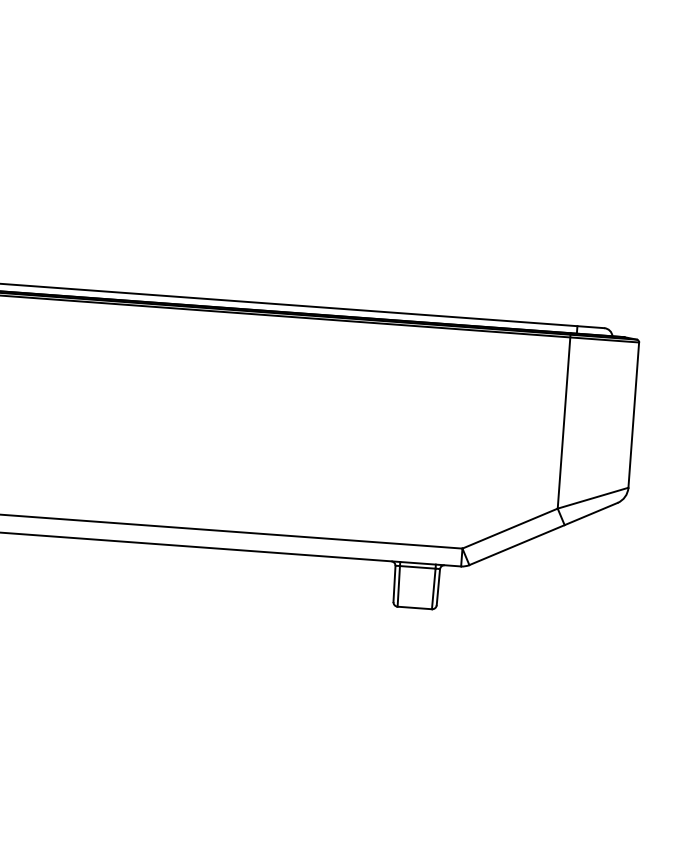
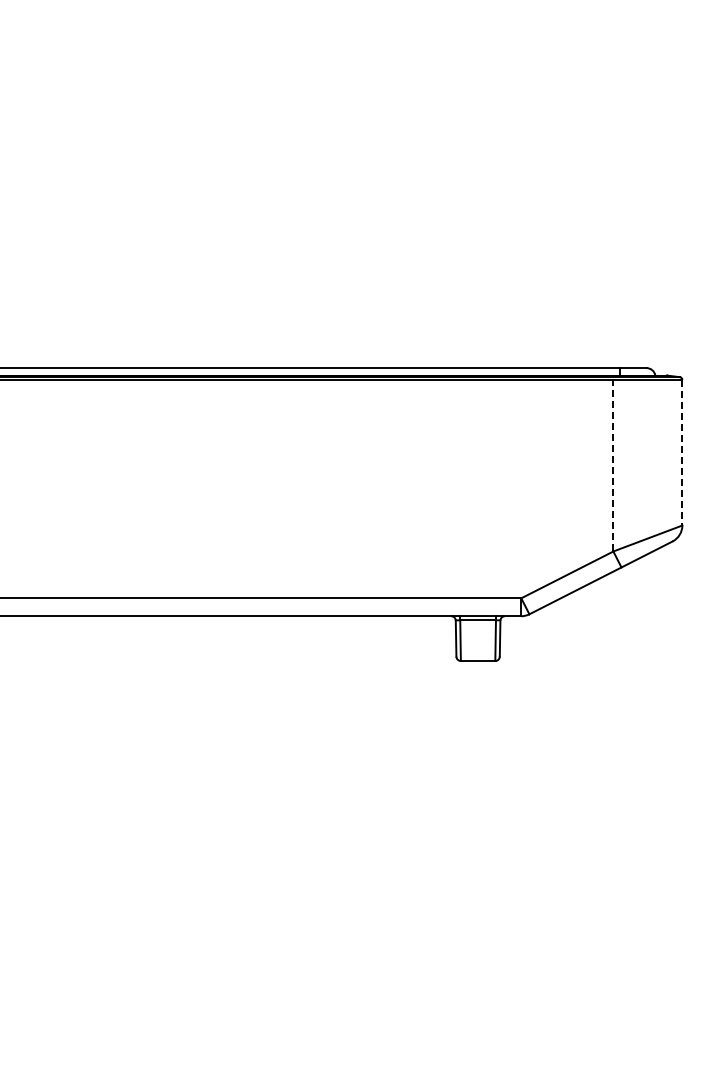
line: (633, 414) -> (682, 452), solid -> dashed
line: (564, 420) -> (613, 463), solid -> dashed

